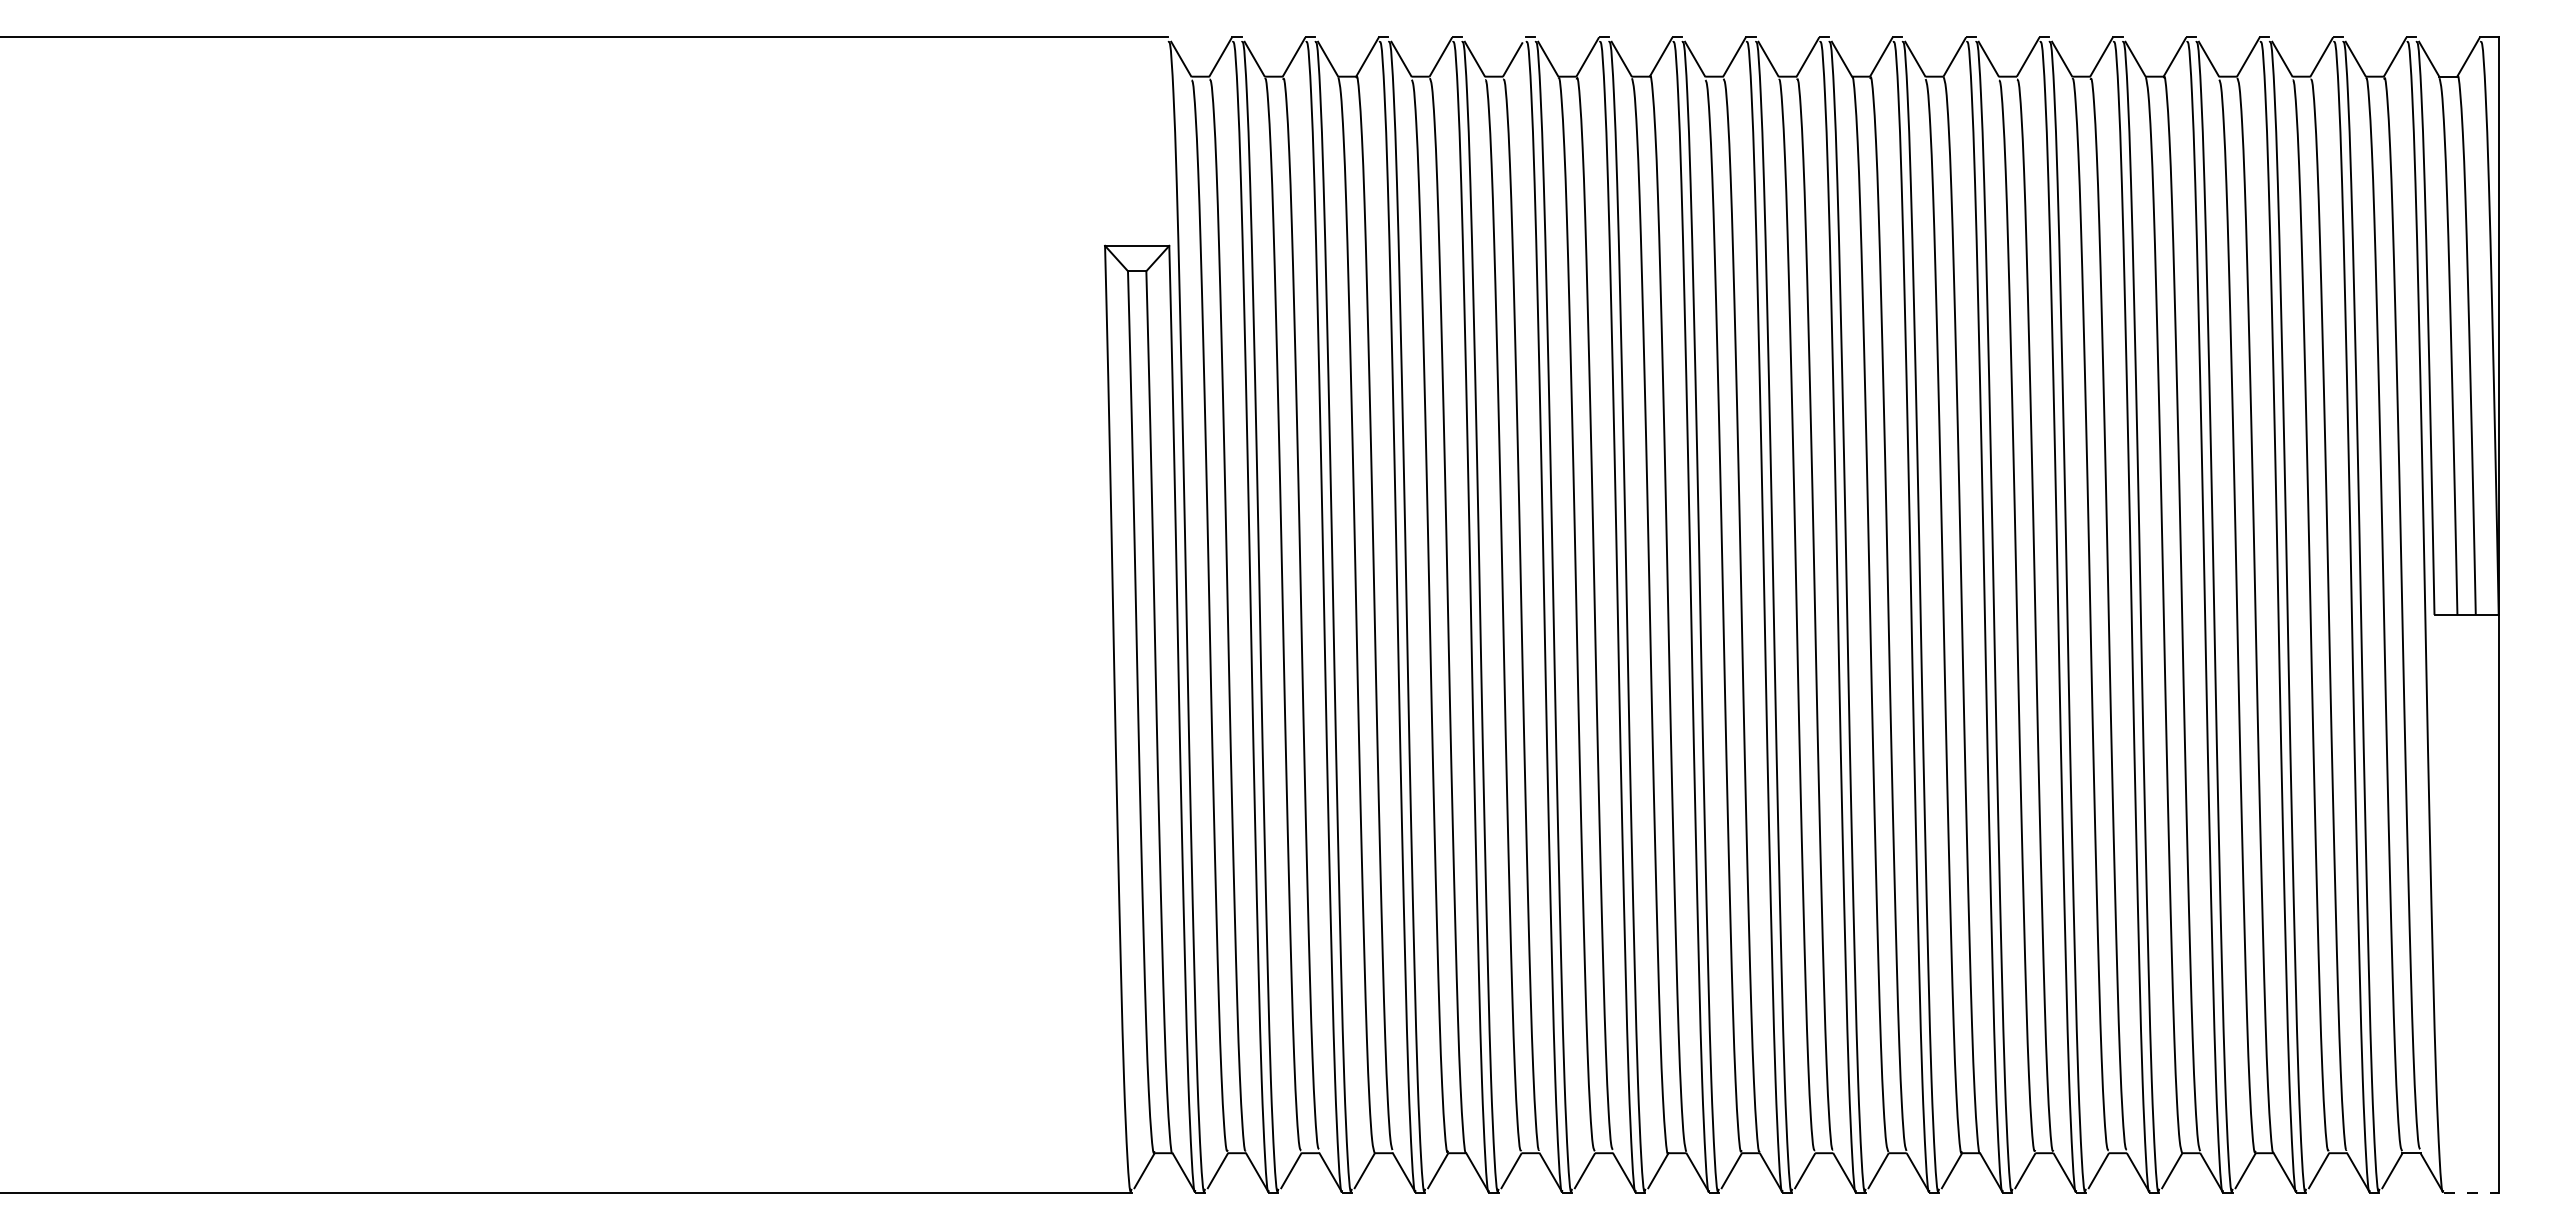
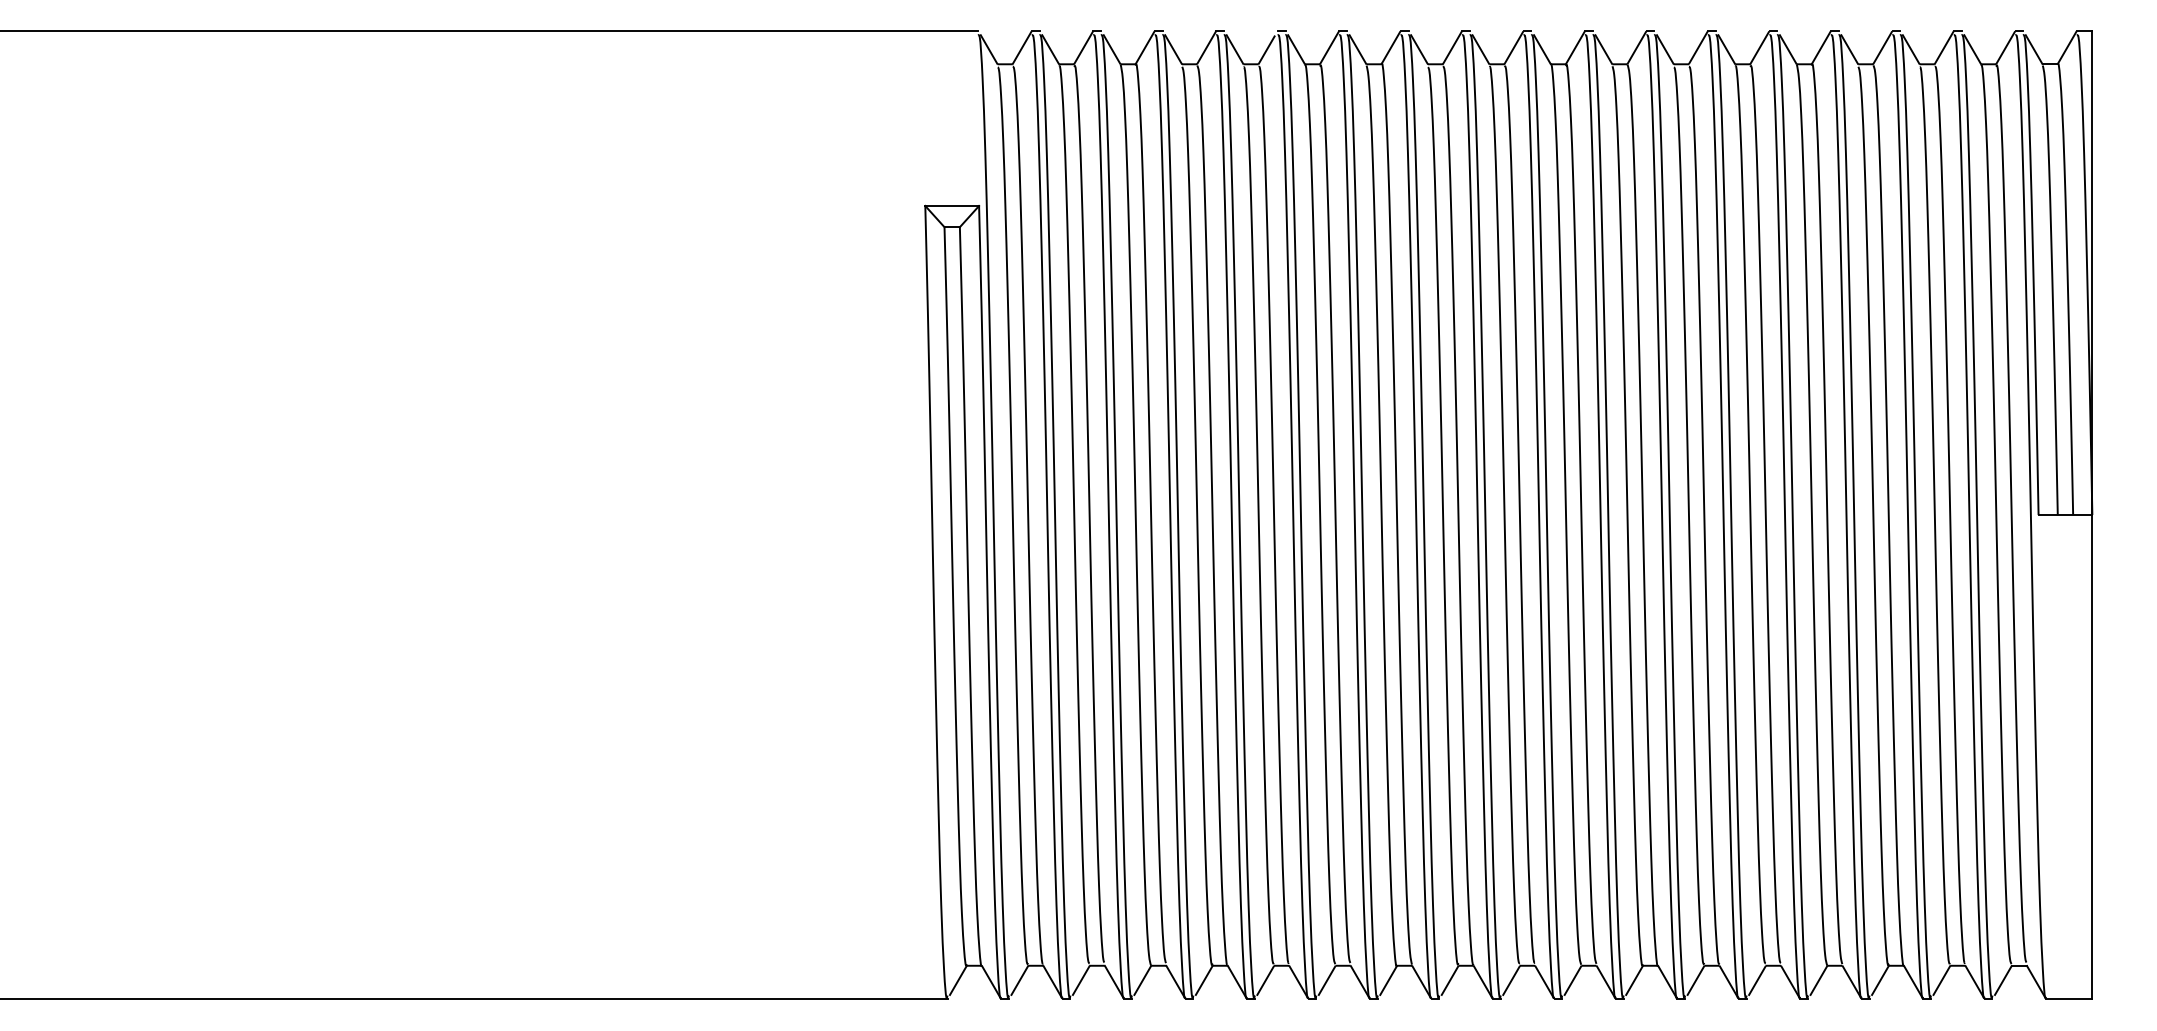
line: (2471, 1192) -> (2069, 998), dashed -> solid

